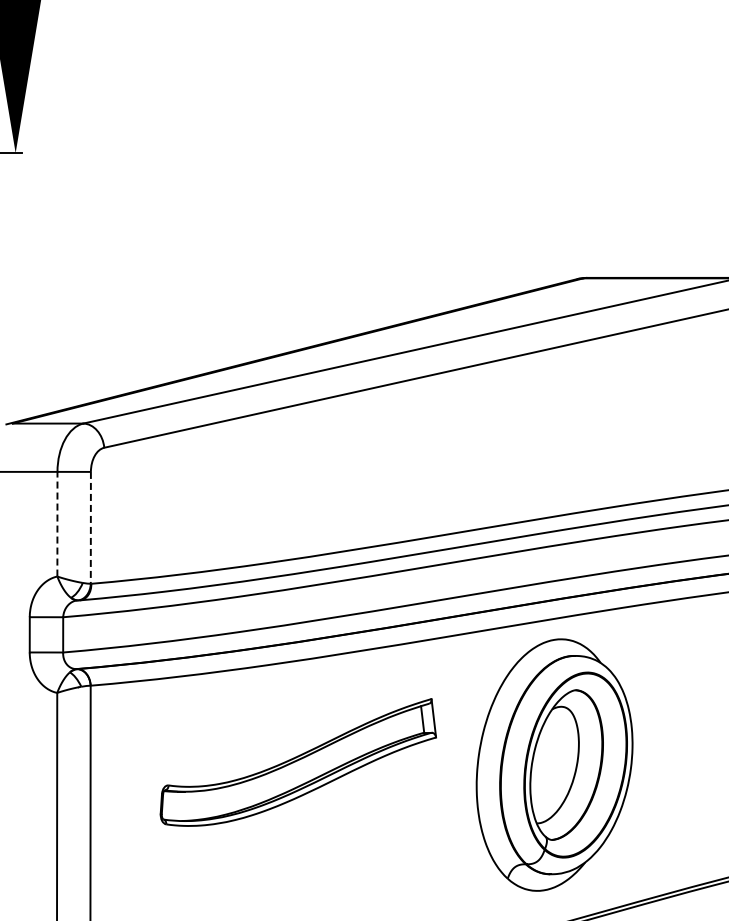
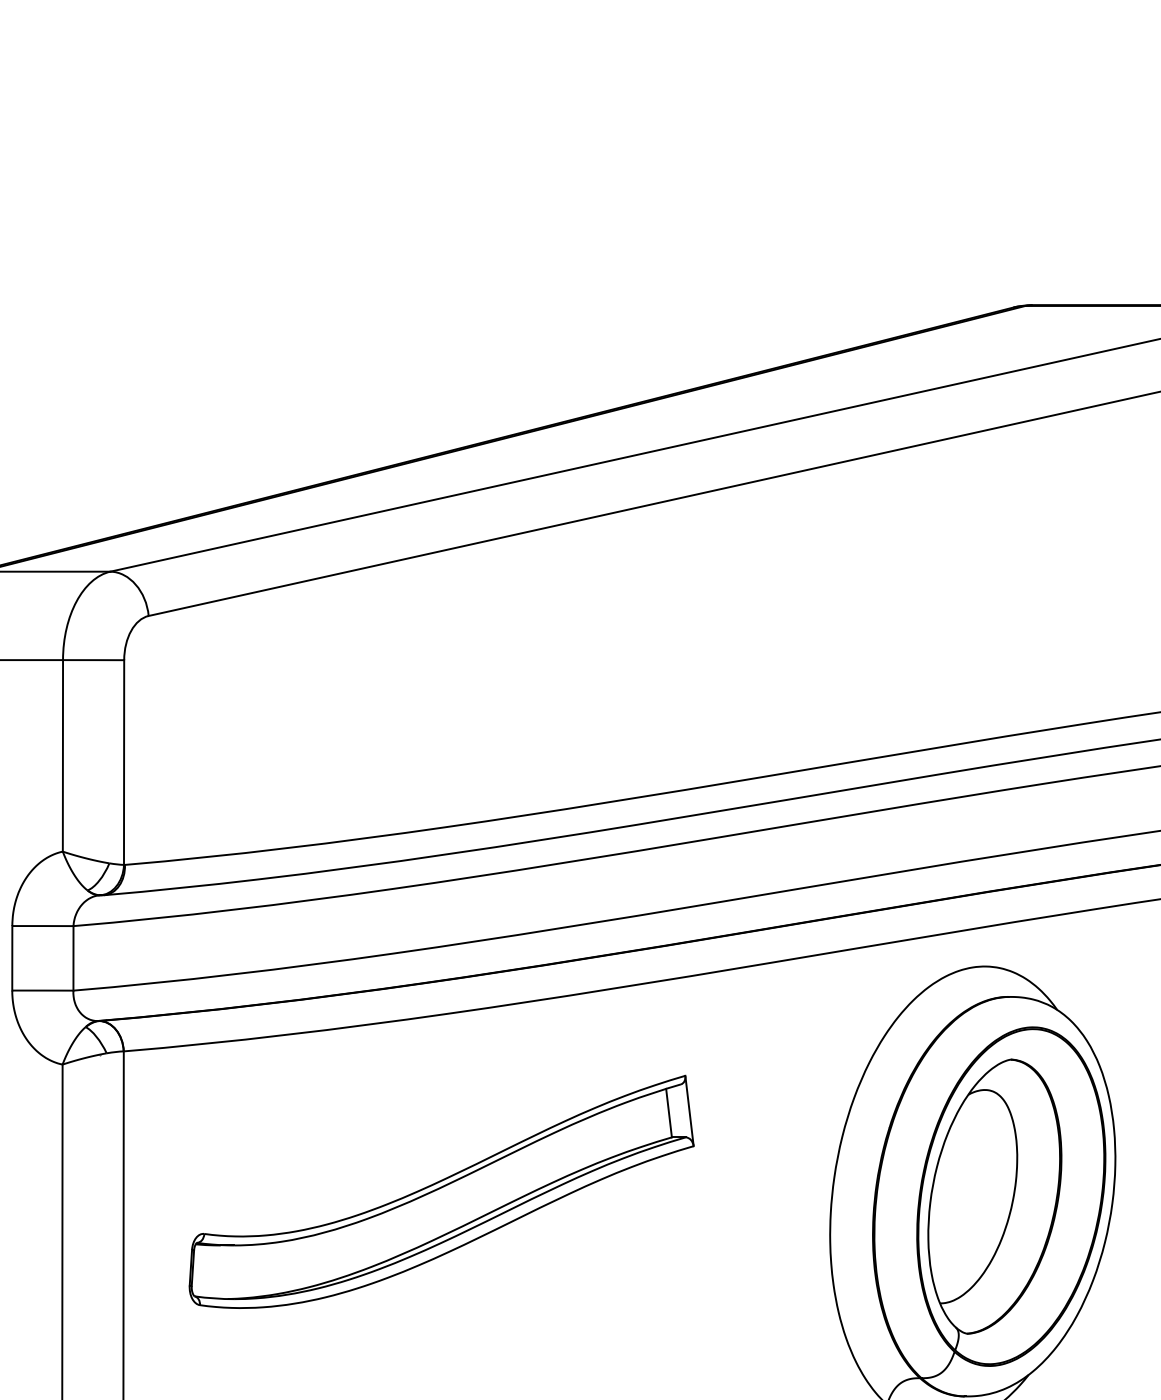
line: (57, 523) -> (63, 754), dashed -> solid
line: (90, 527) -> (123, 761), dashed -> solid
part: (297, 762) -> (440, 1191), moved

